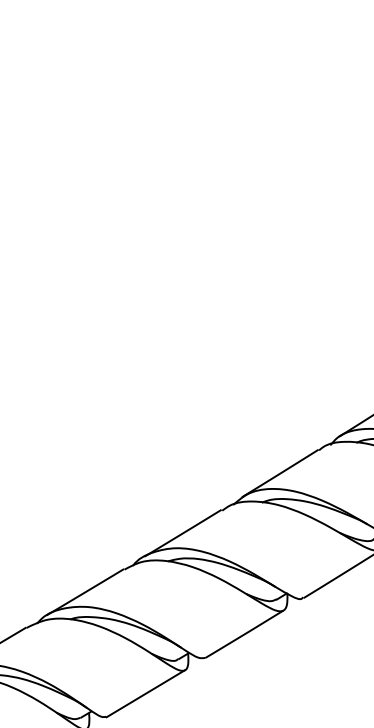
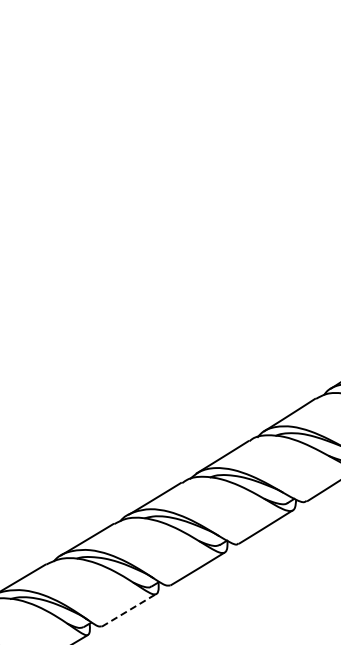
line: (146, 694) -> (129, 610), solid -> dashed

